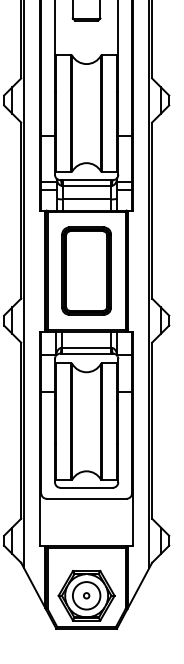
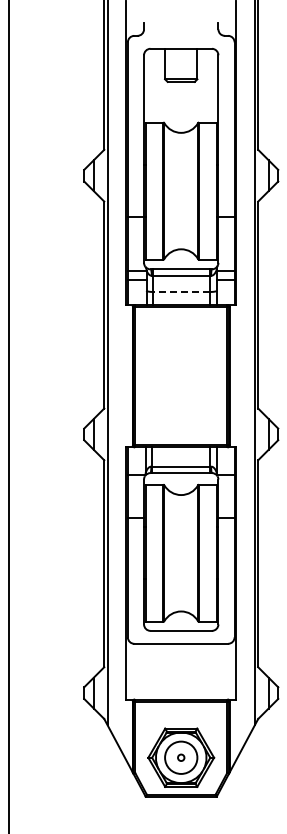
line: (86, 199) -> (181, 291), solid -> dashed
part: (86, 271) -> (180, 376), removed

